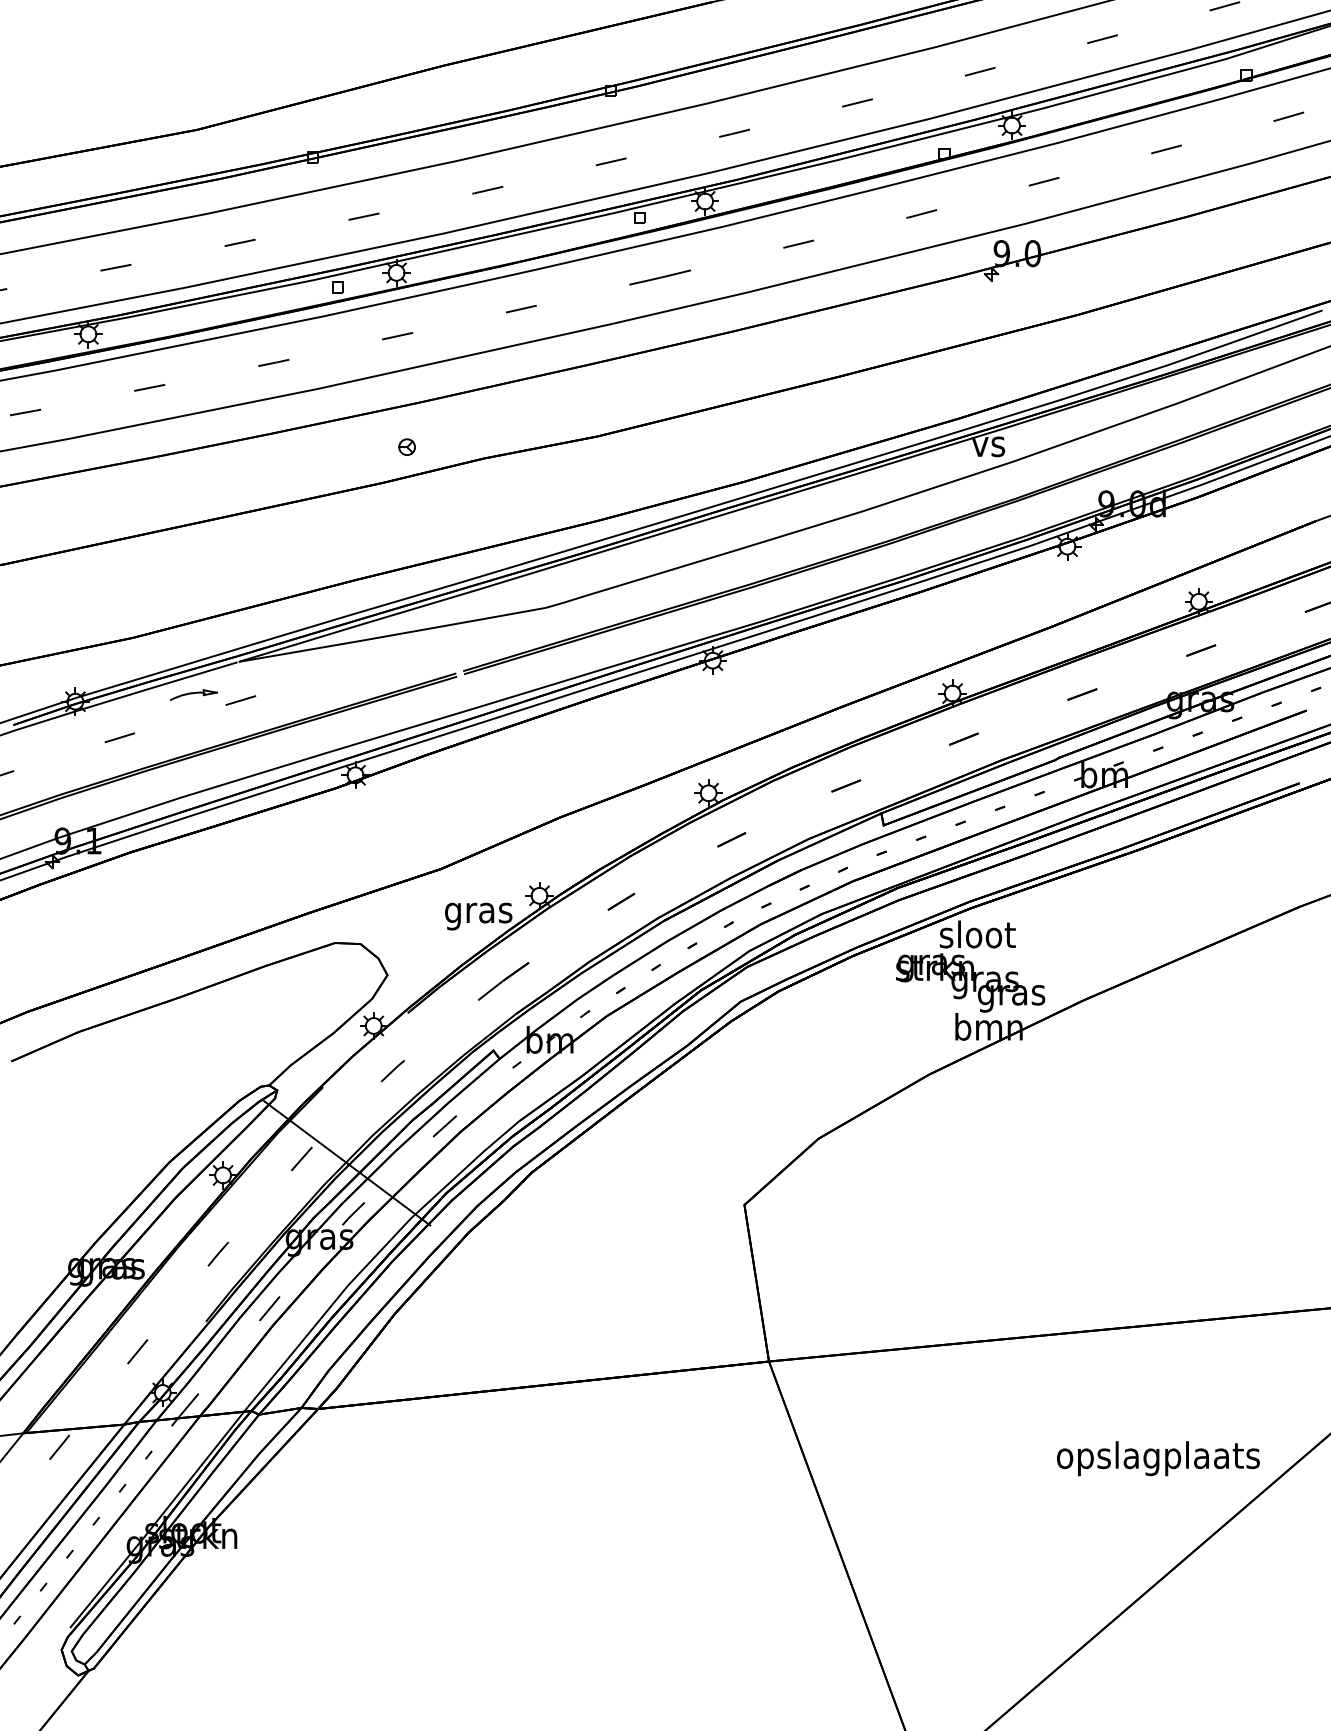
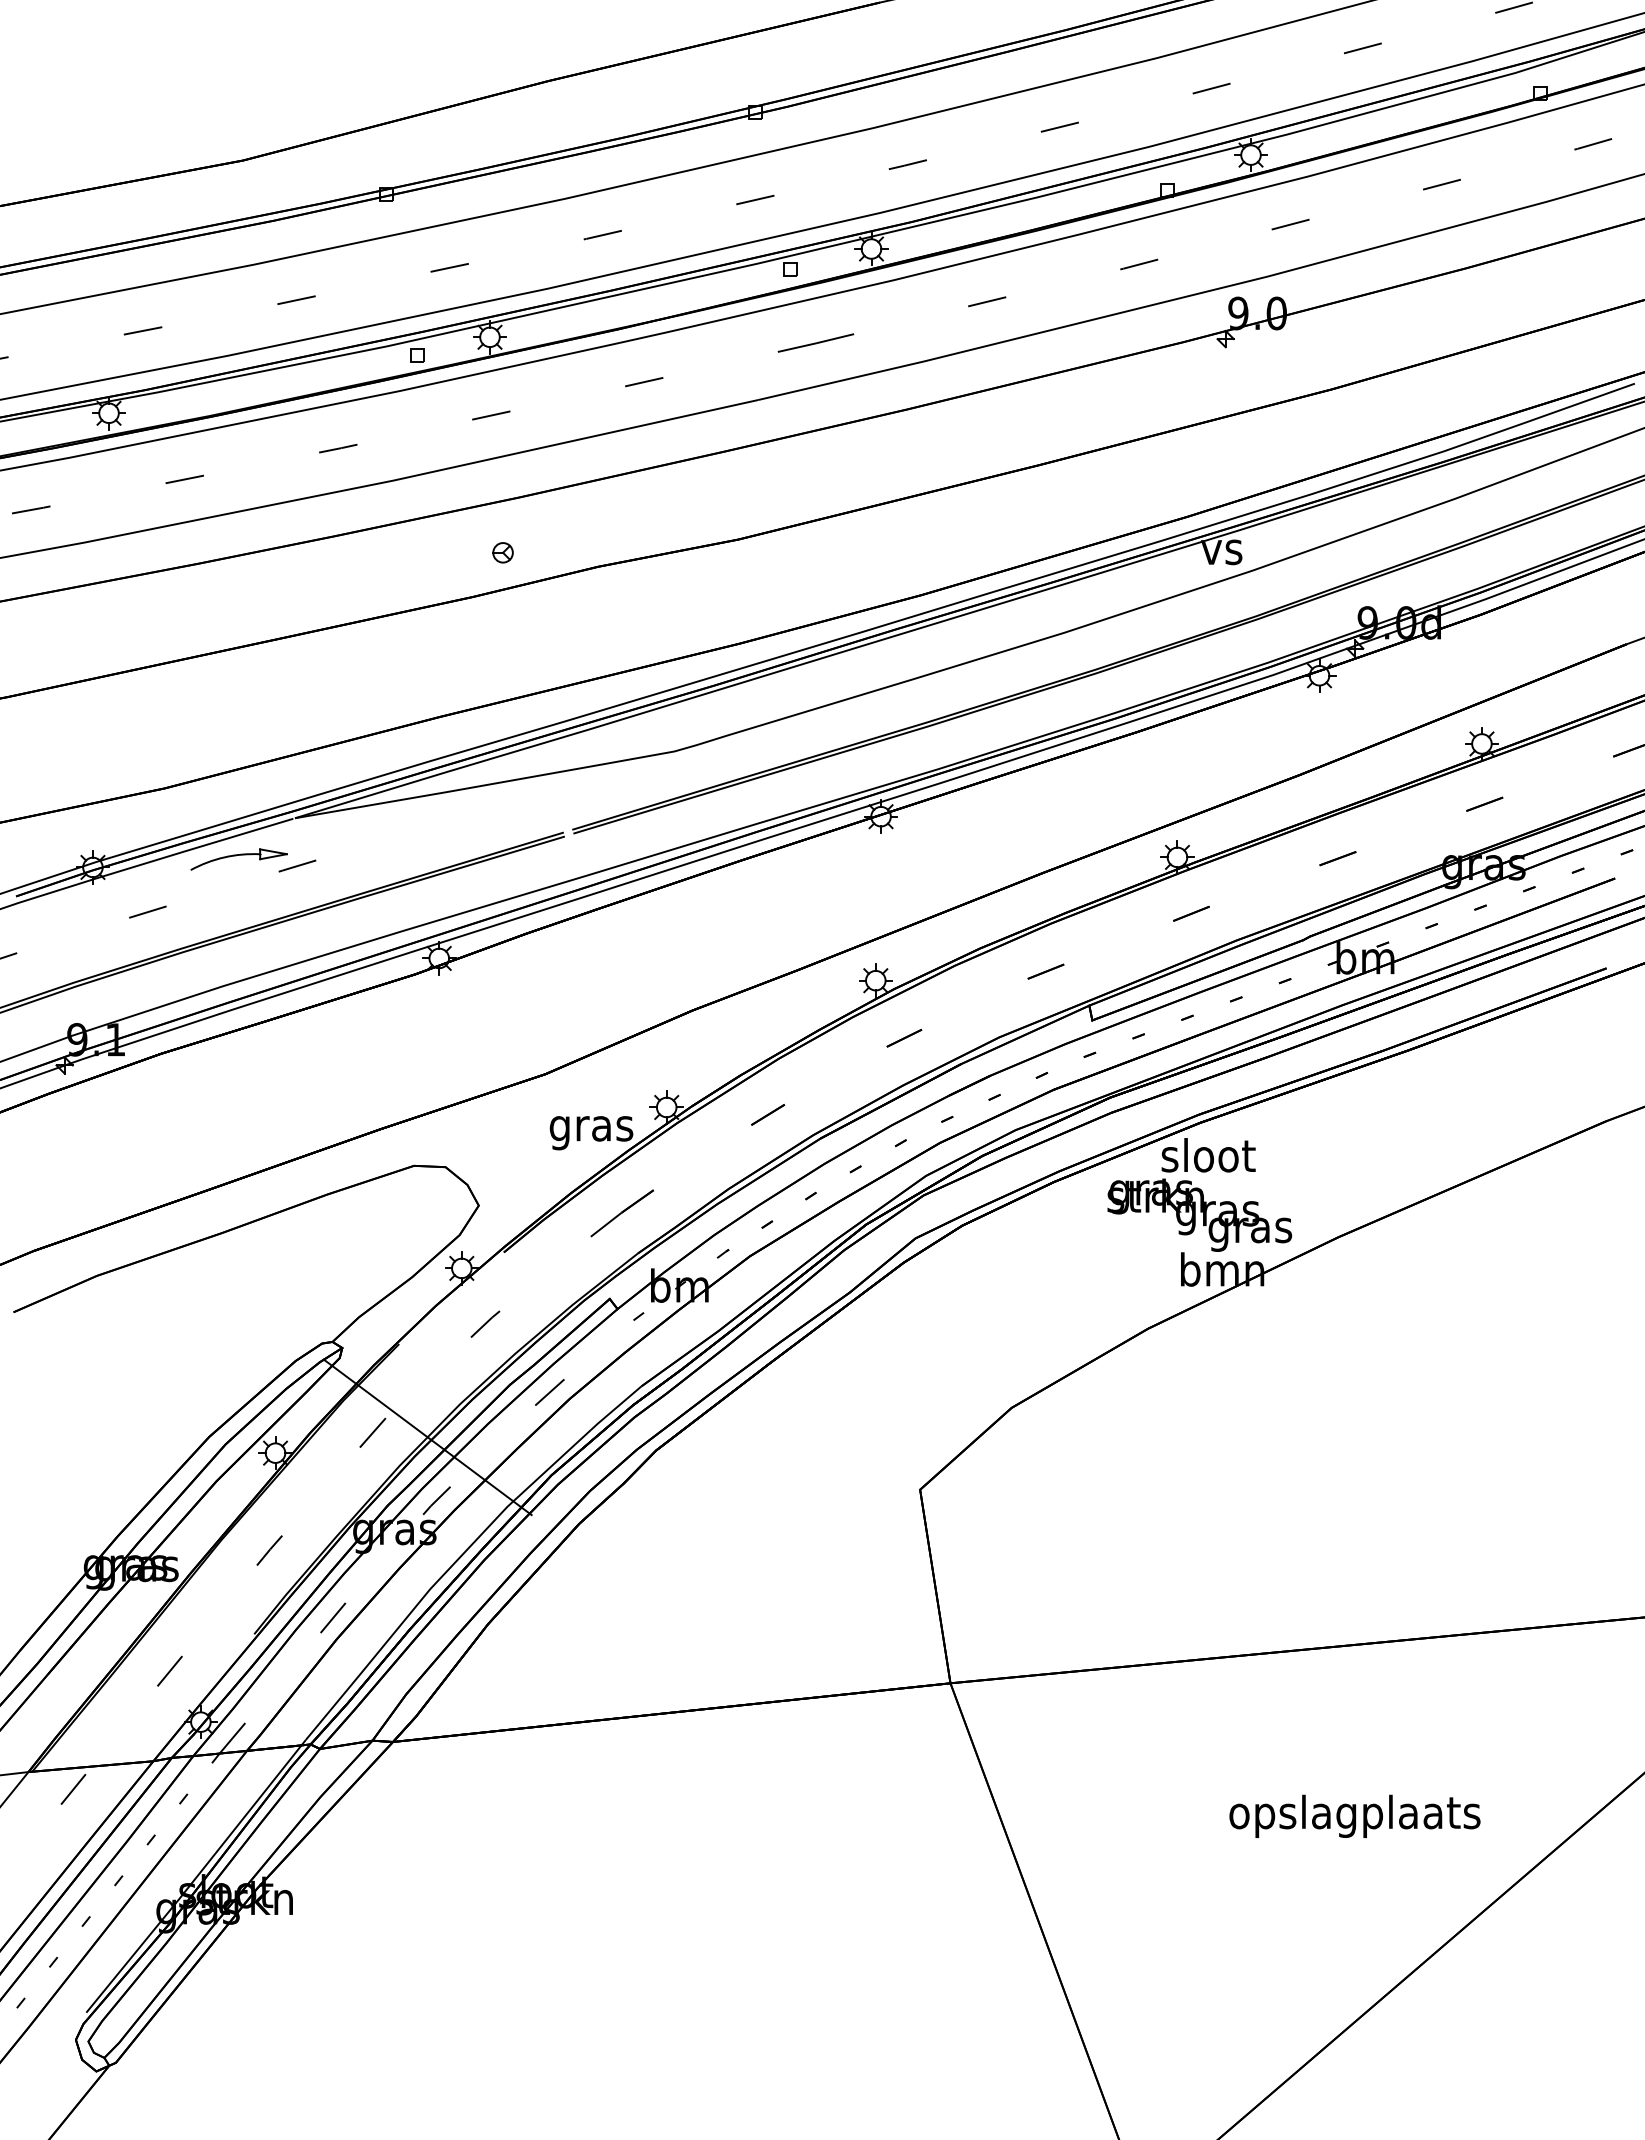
part: (193, 695) -> (238, 859), size x1.67
text: (1158, 1457) -> (1354, 1815), moved

